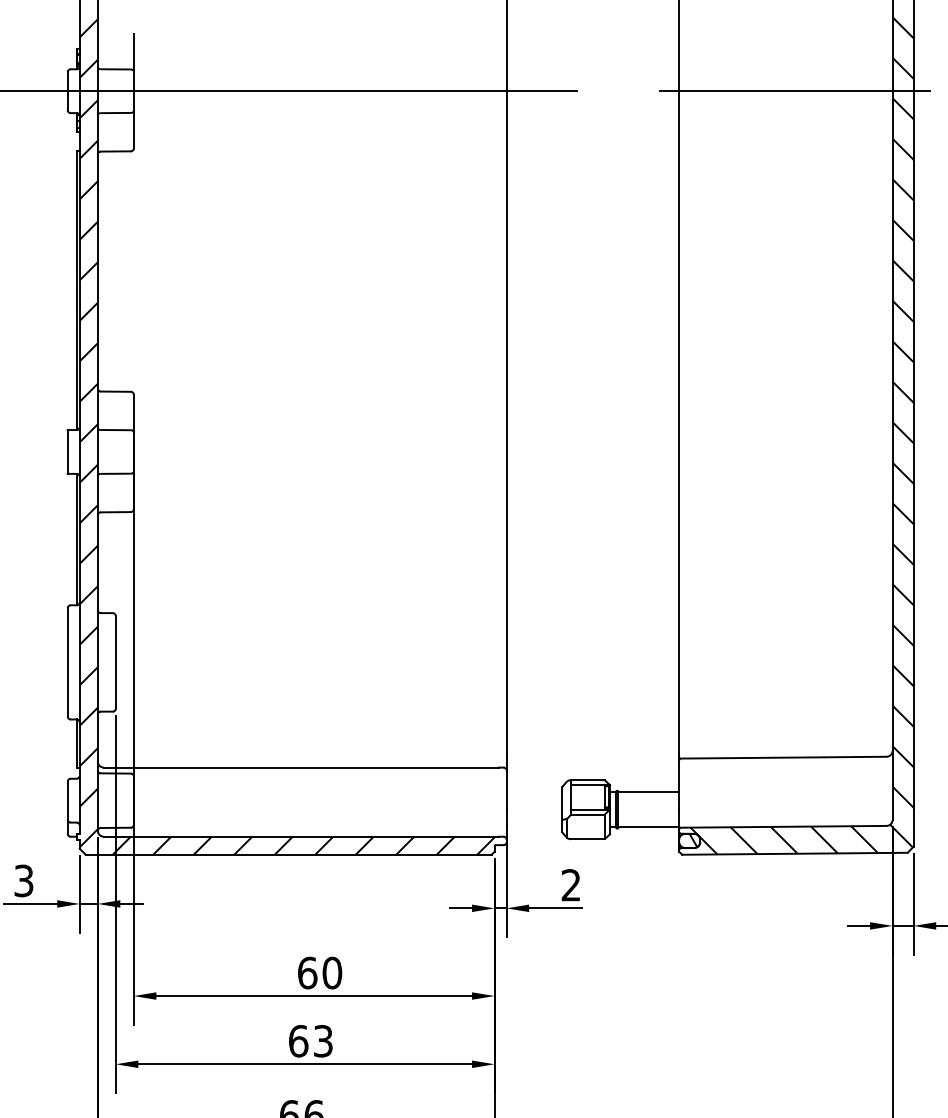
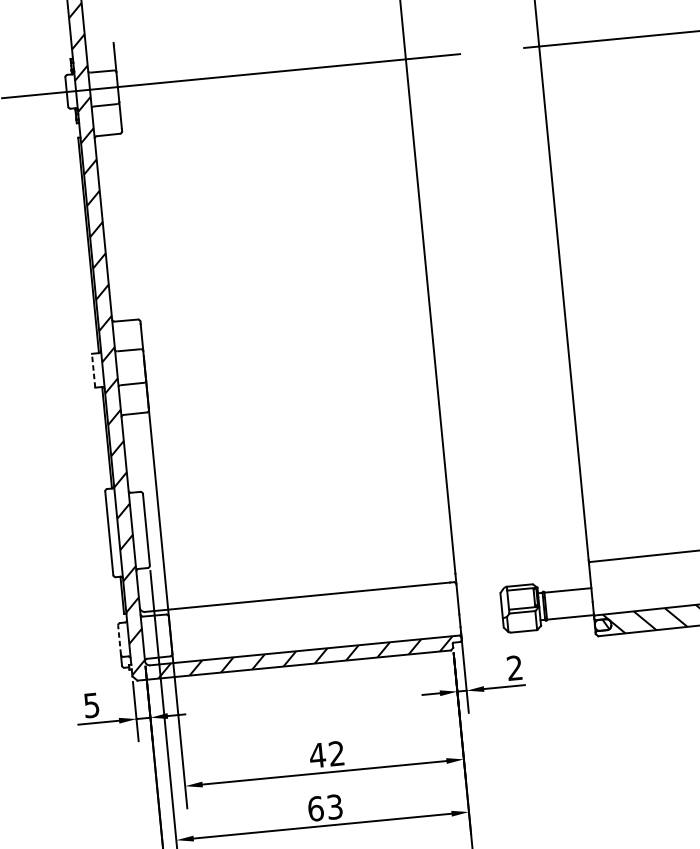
line: (67, 451) -> (93, 370), solid -> dashed
line: (67, 800) -> (119, 640), solid -> dashed
text: (24, 880) -> (92, 705), 3 -> 5
text: (319, 972) -> (326, 754), 60 -> 42

